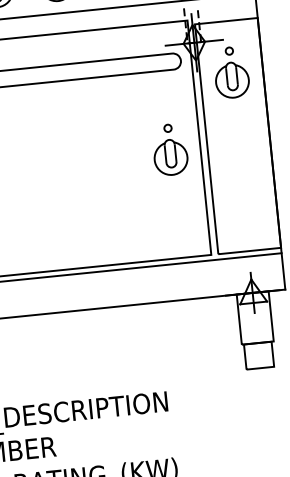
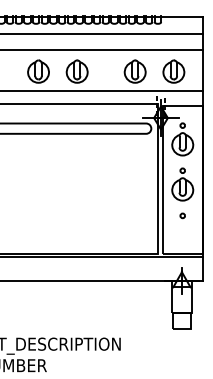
part: (169, 149) -> (182, 184), moved
circle: (243, 191) -> (182, 215), added

